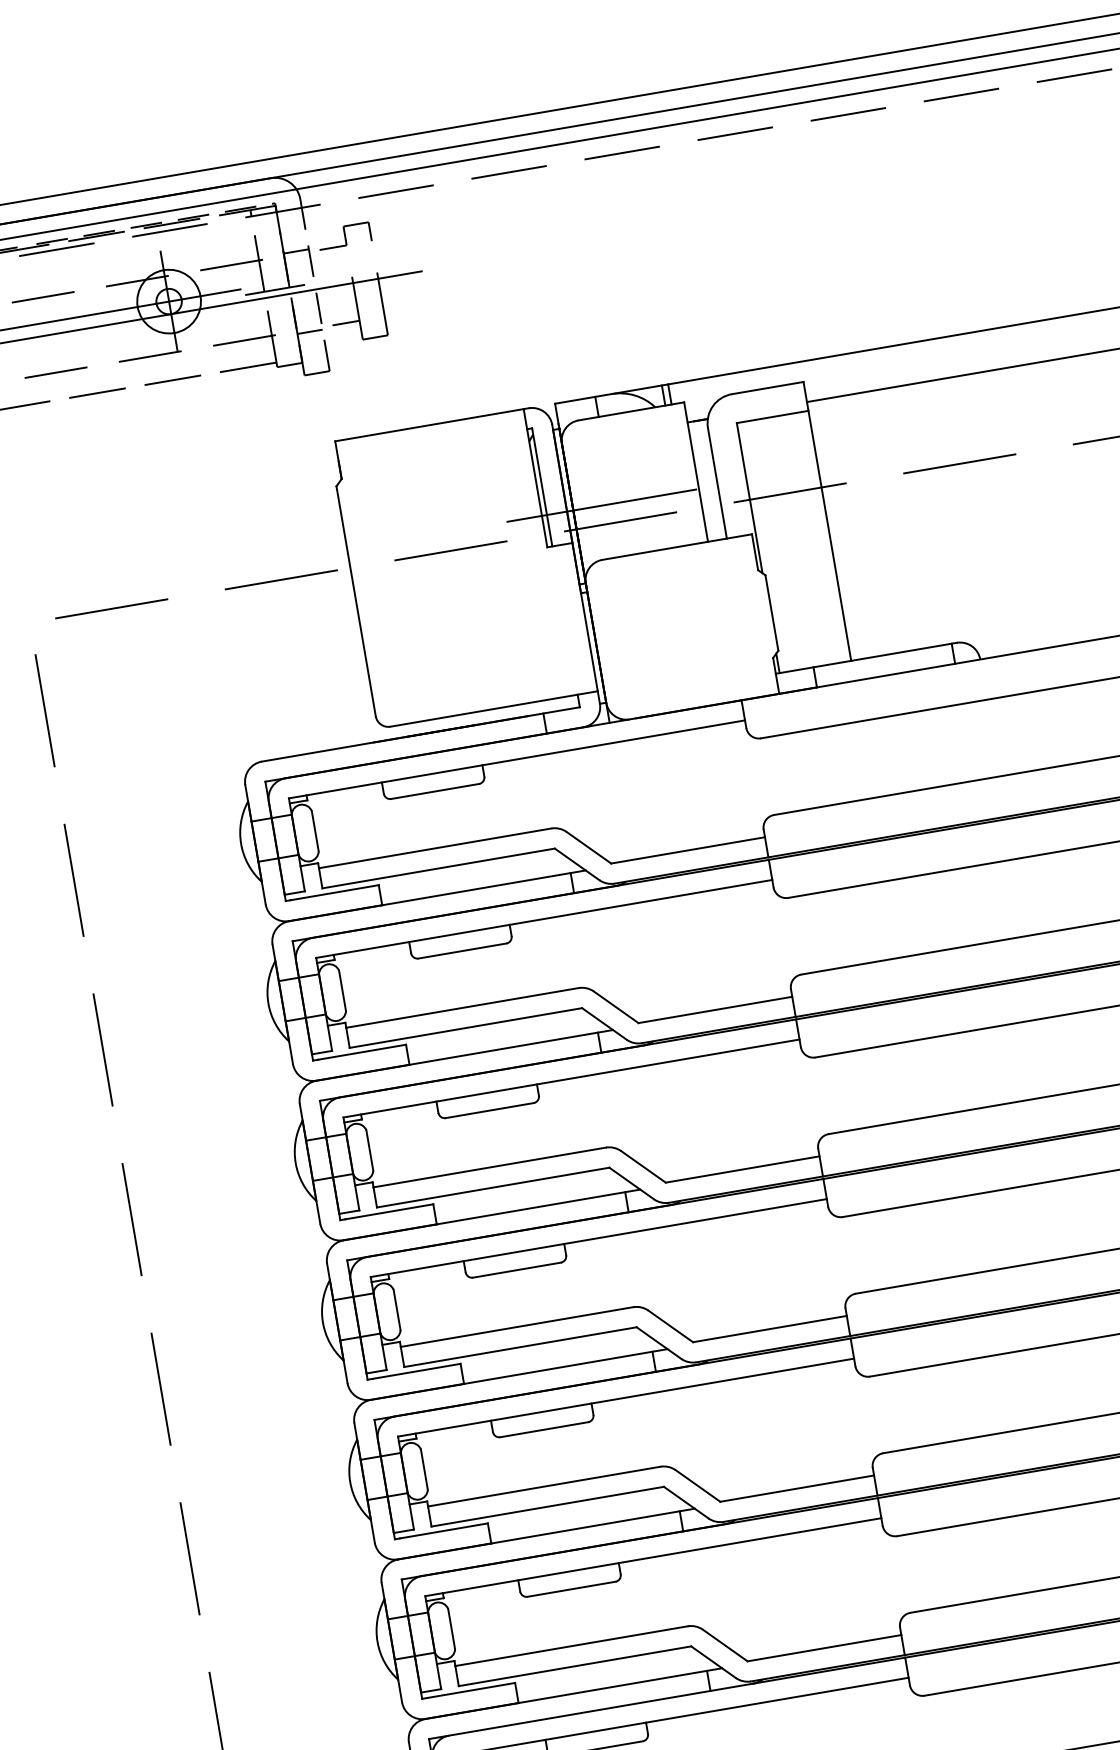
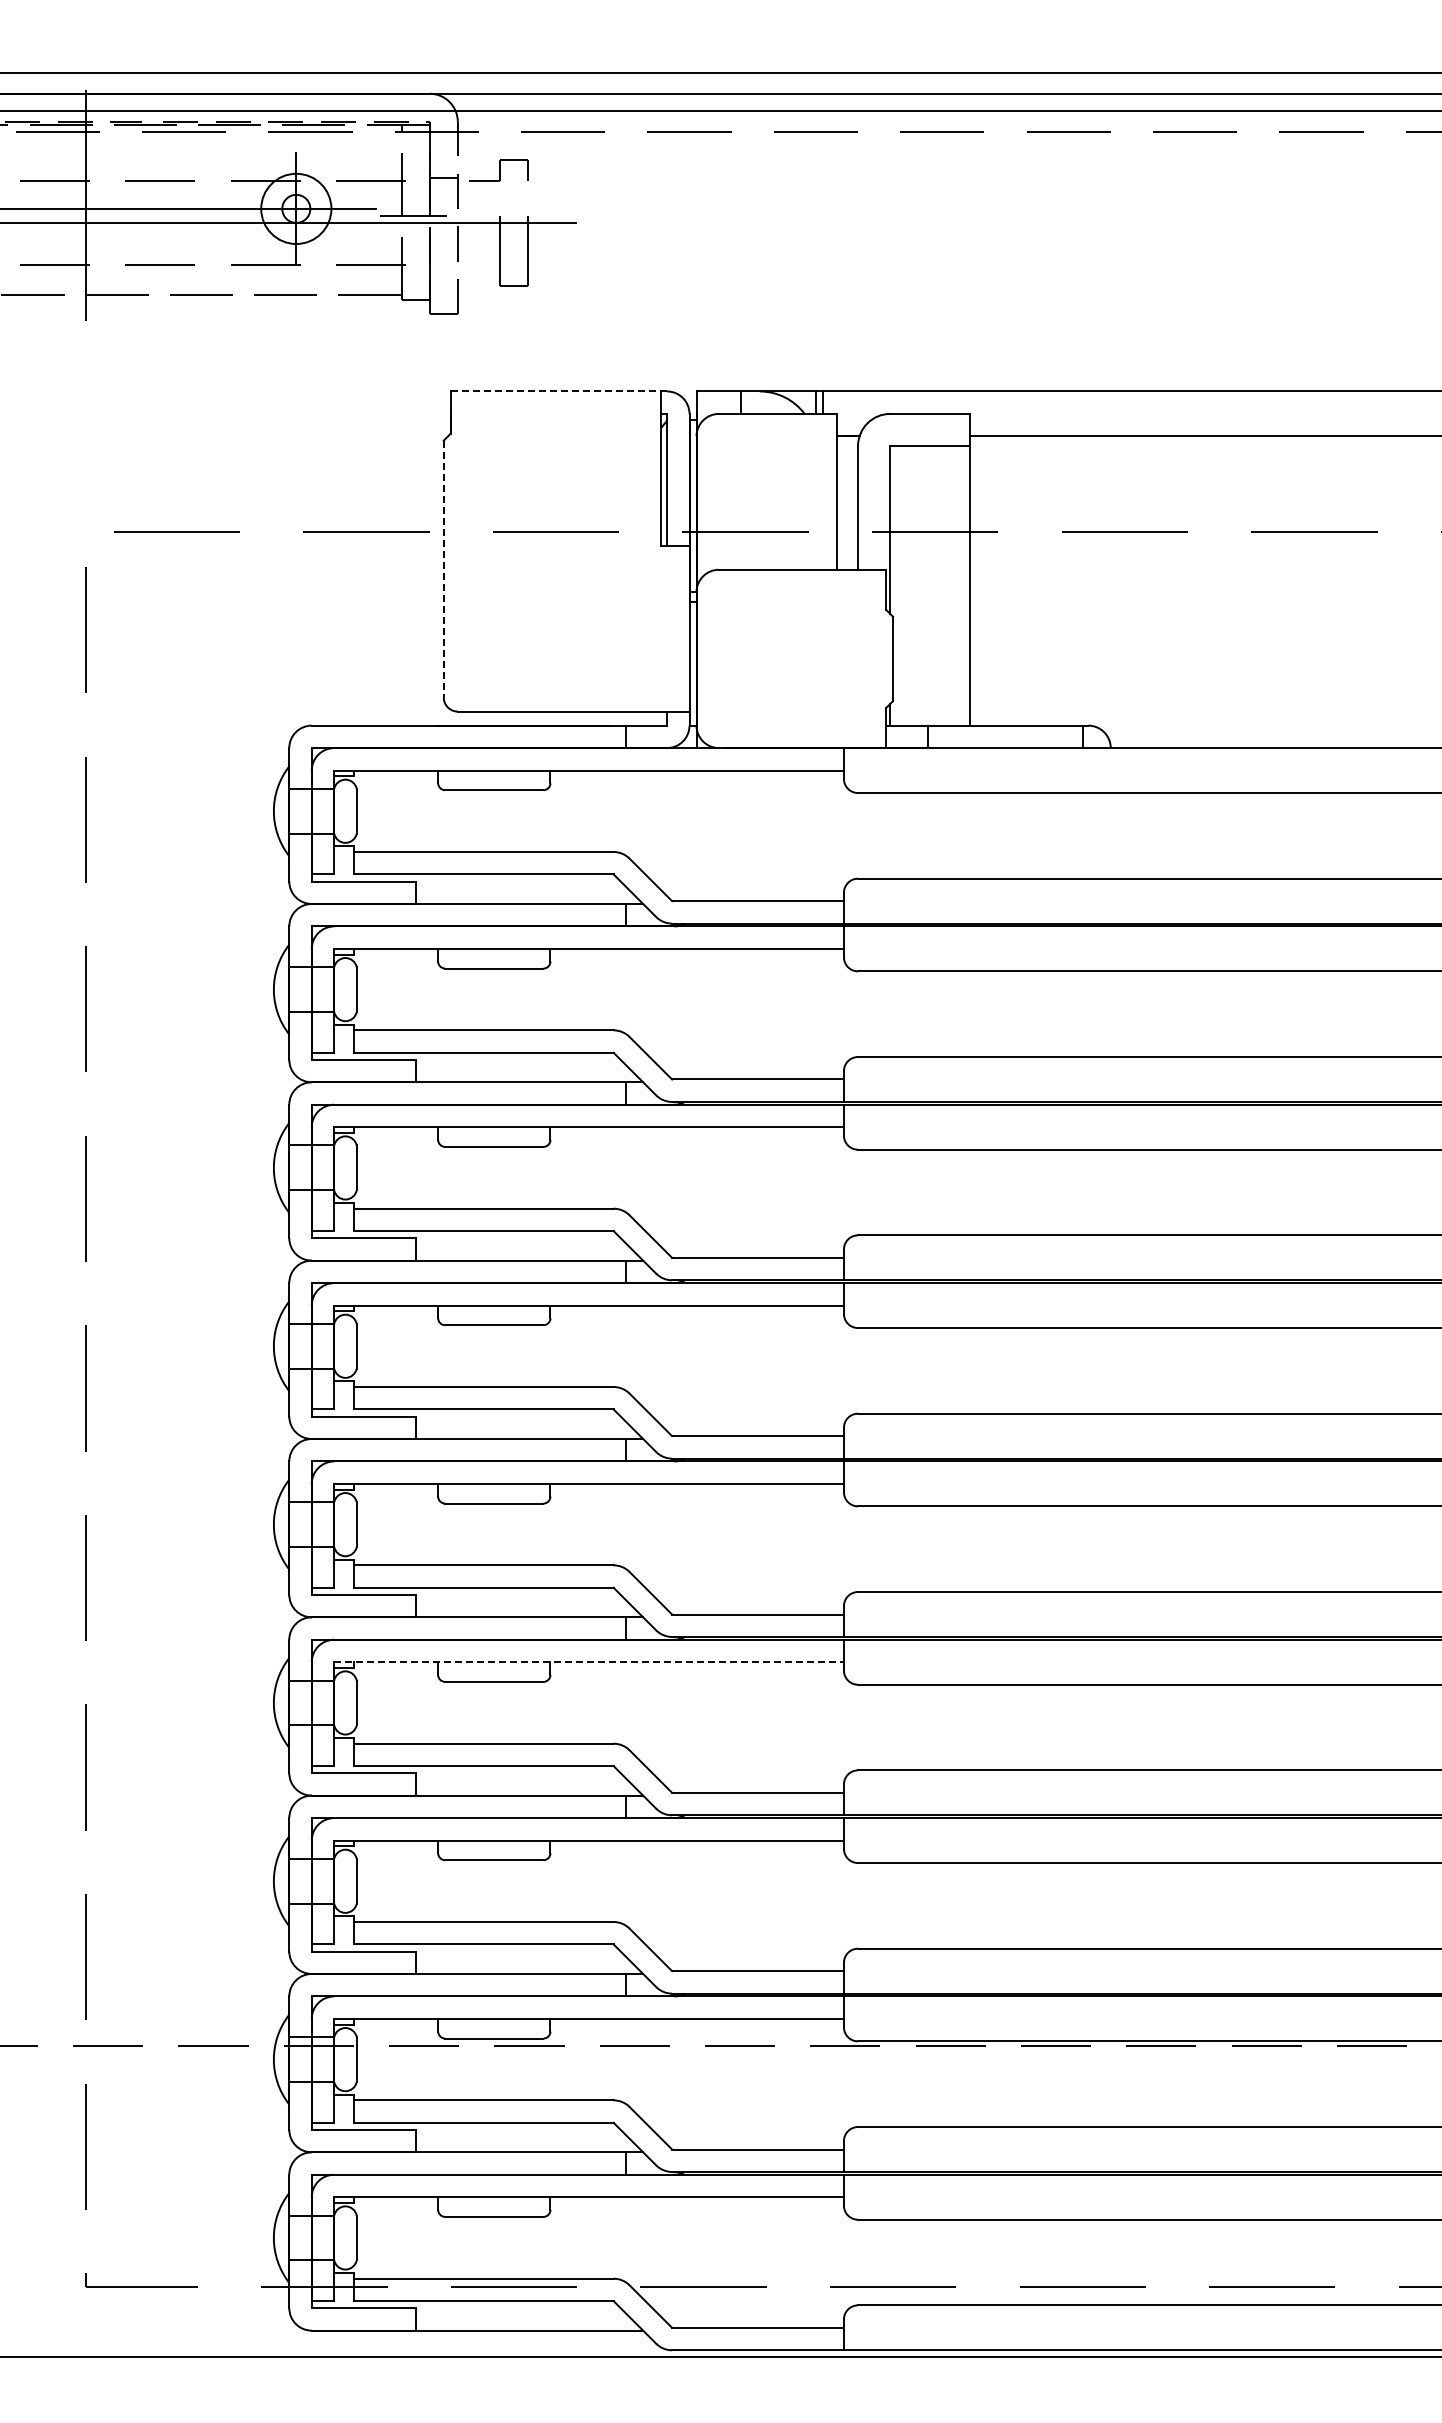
line: (346, 323) -> (484, 265), removed
line: (309, 331) -> (443, 267), removed
line: (431, 424) -> (558, 391), solid -> dashed
line: (601, 505) -> (727, 510), removed
line: (355, 601) -> (443, 569), solid -> dashed
line: (653, 1557) -> (589, 1662), solid -> dashed

